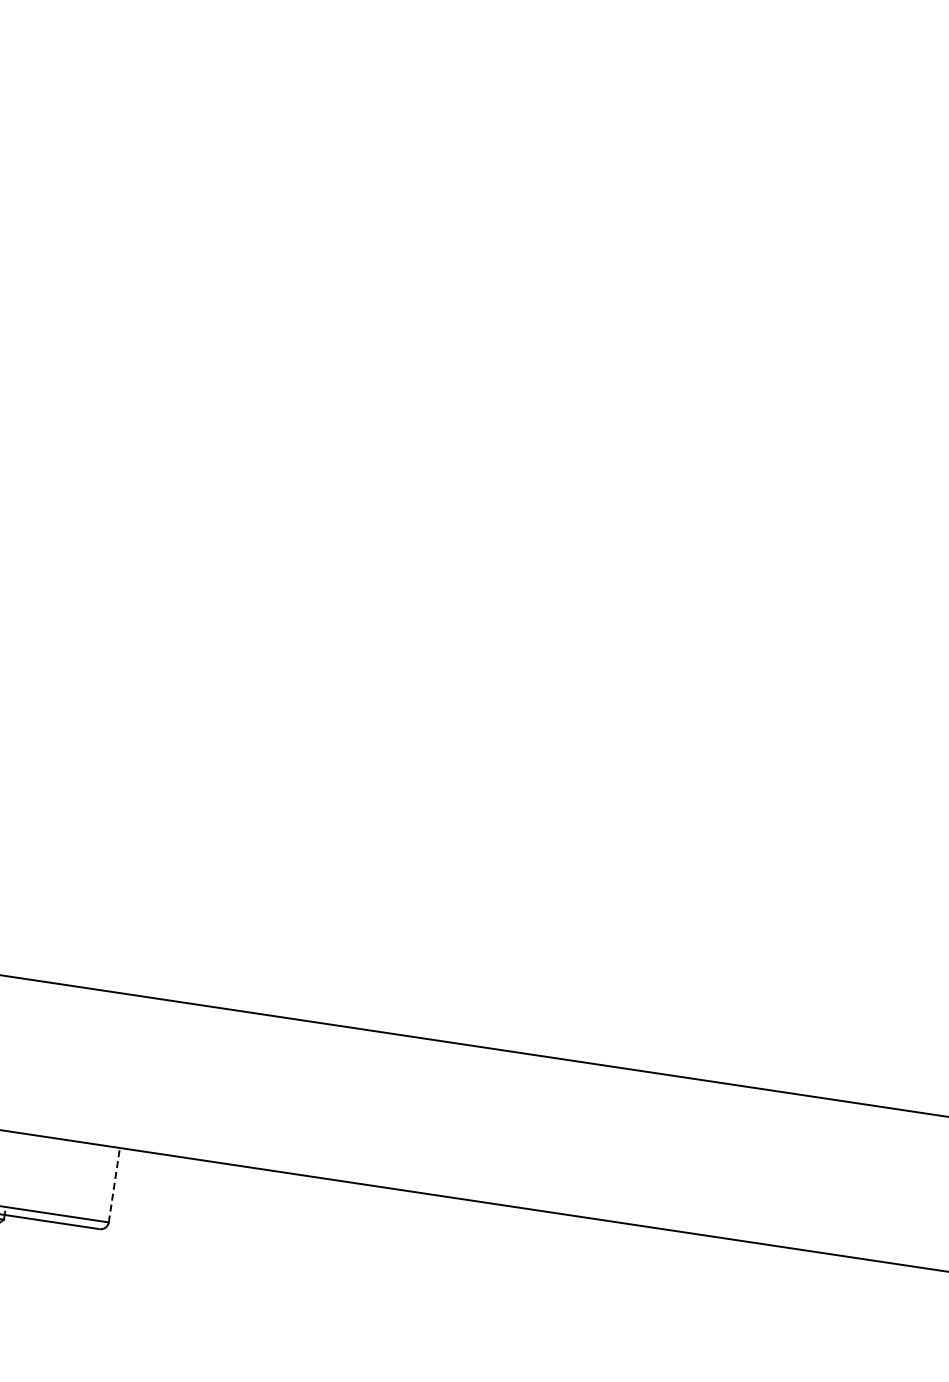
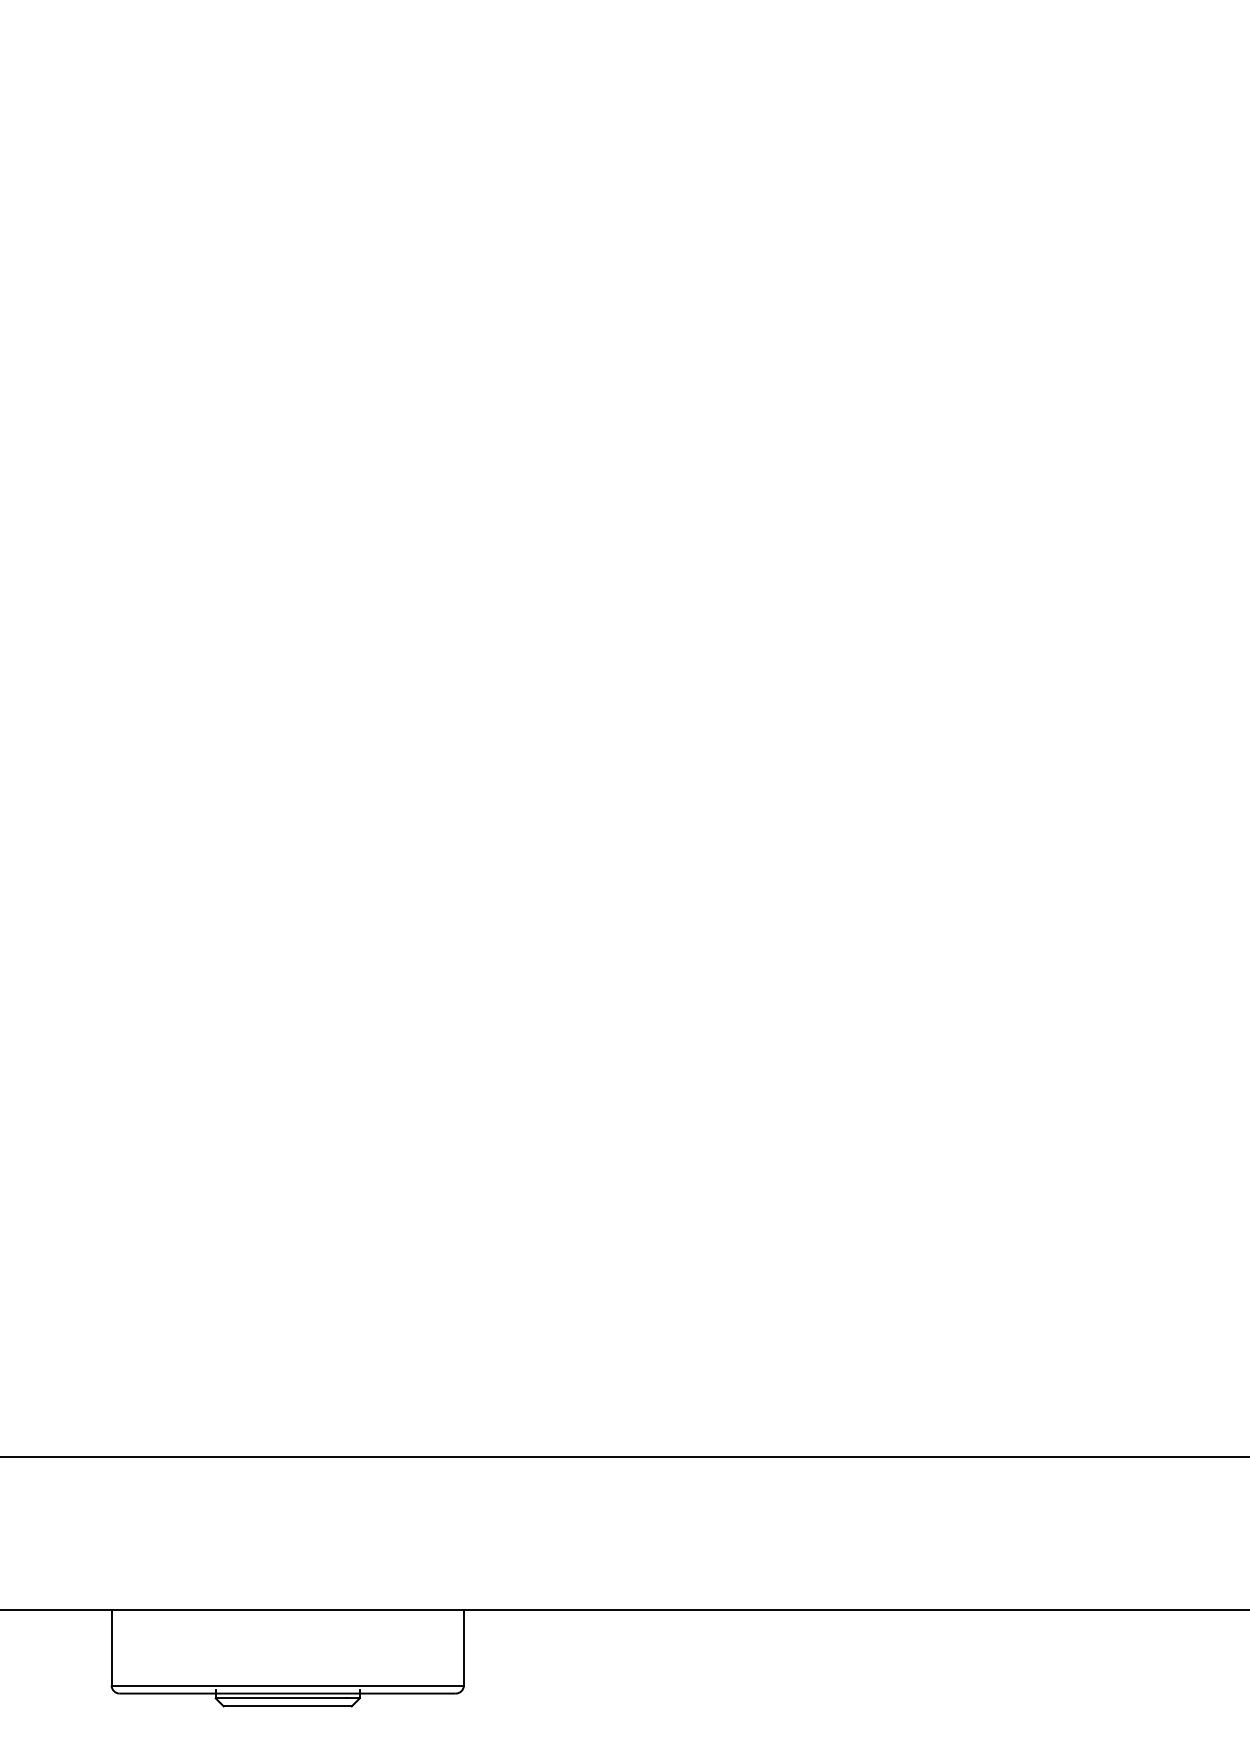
line: (114, 1184) -> (463, 1647), dashed -> solid

